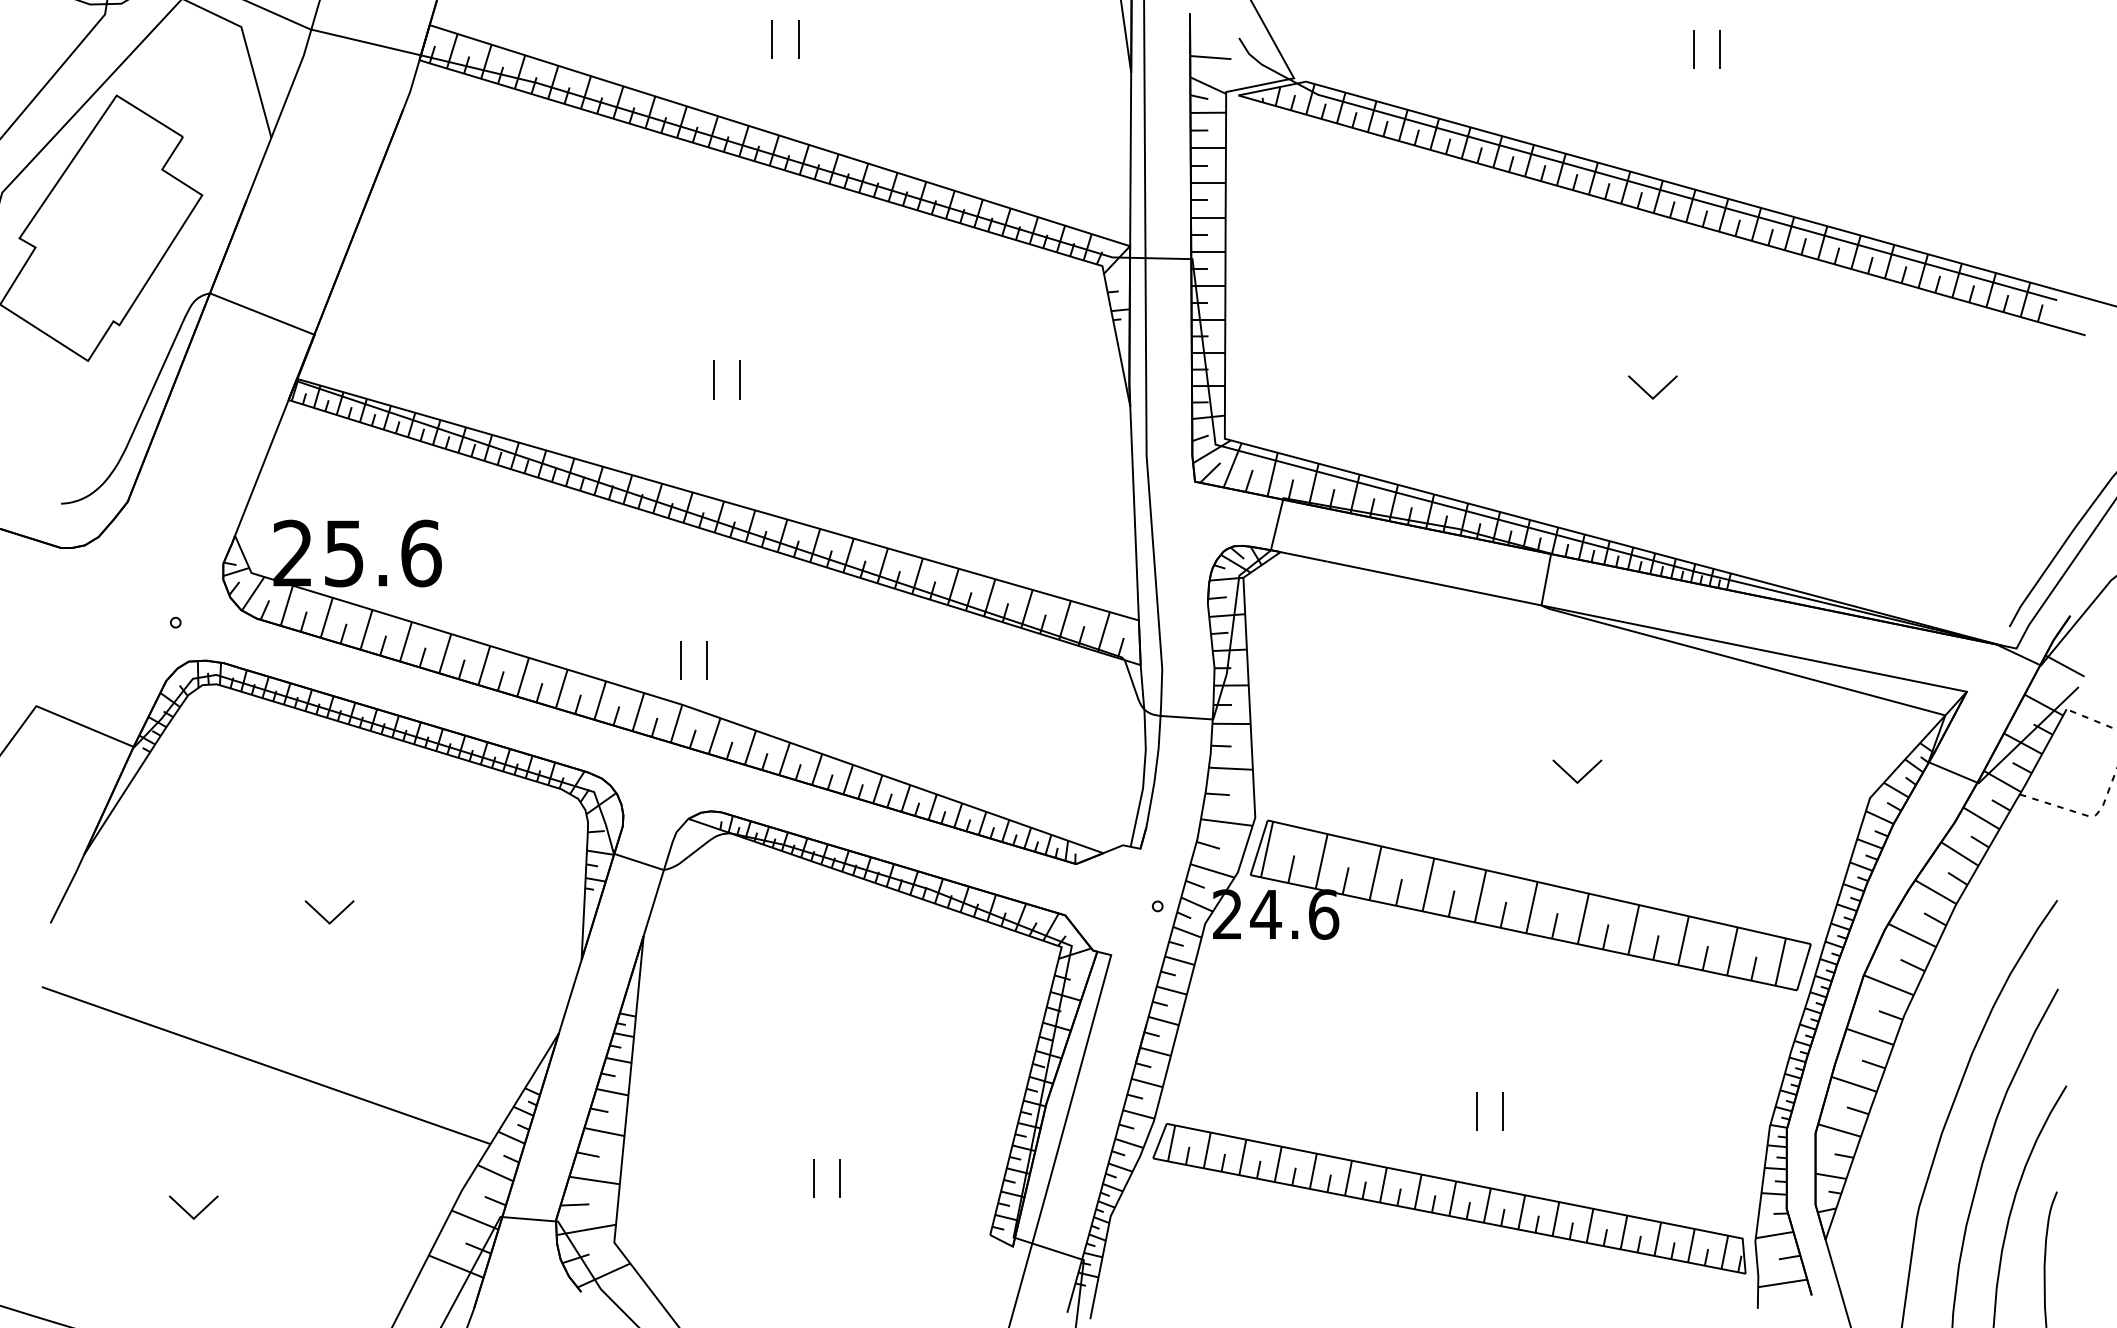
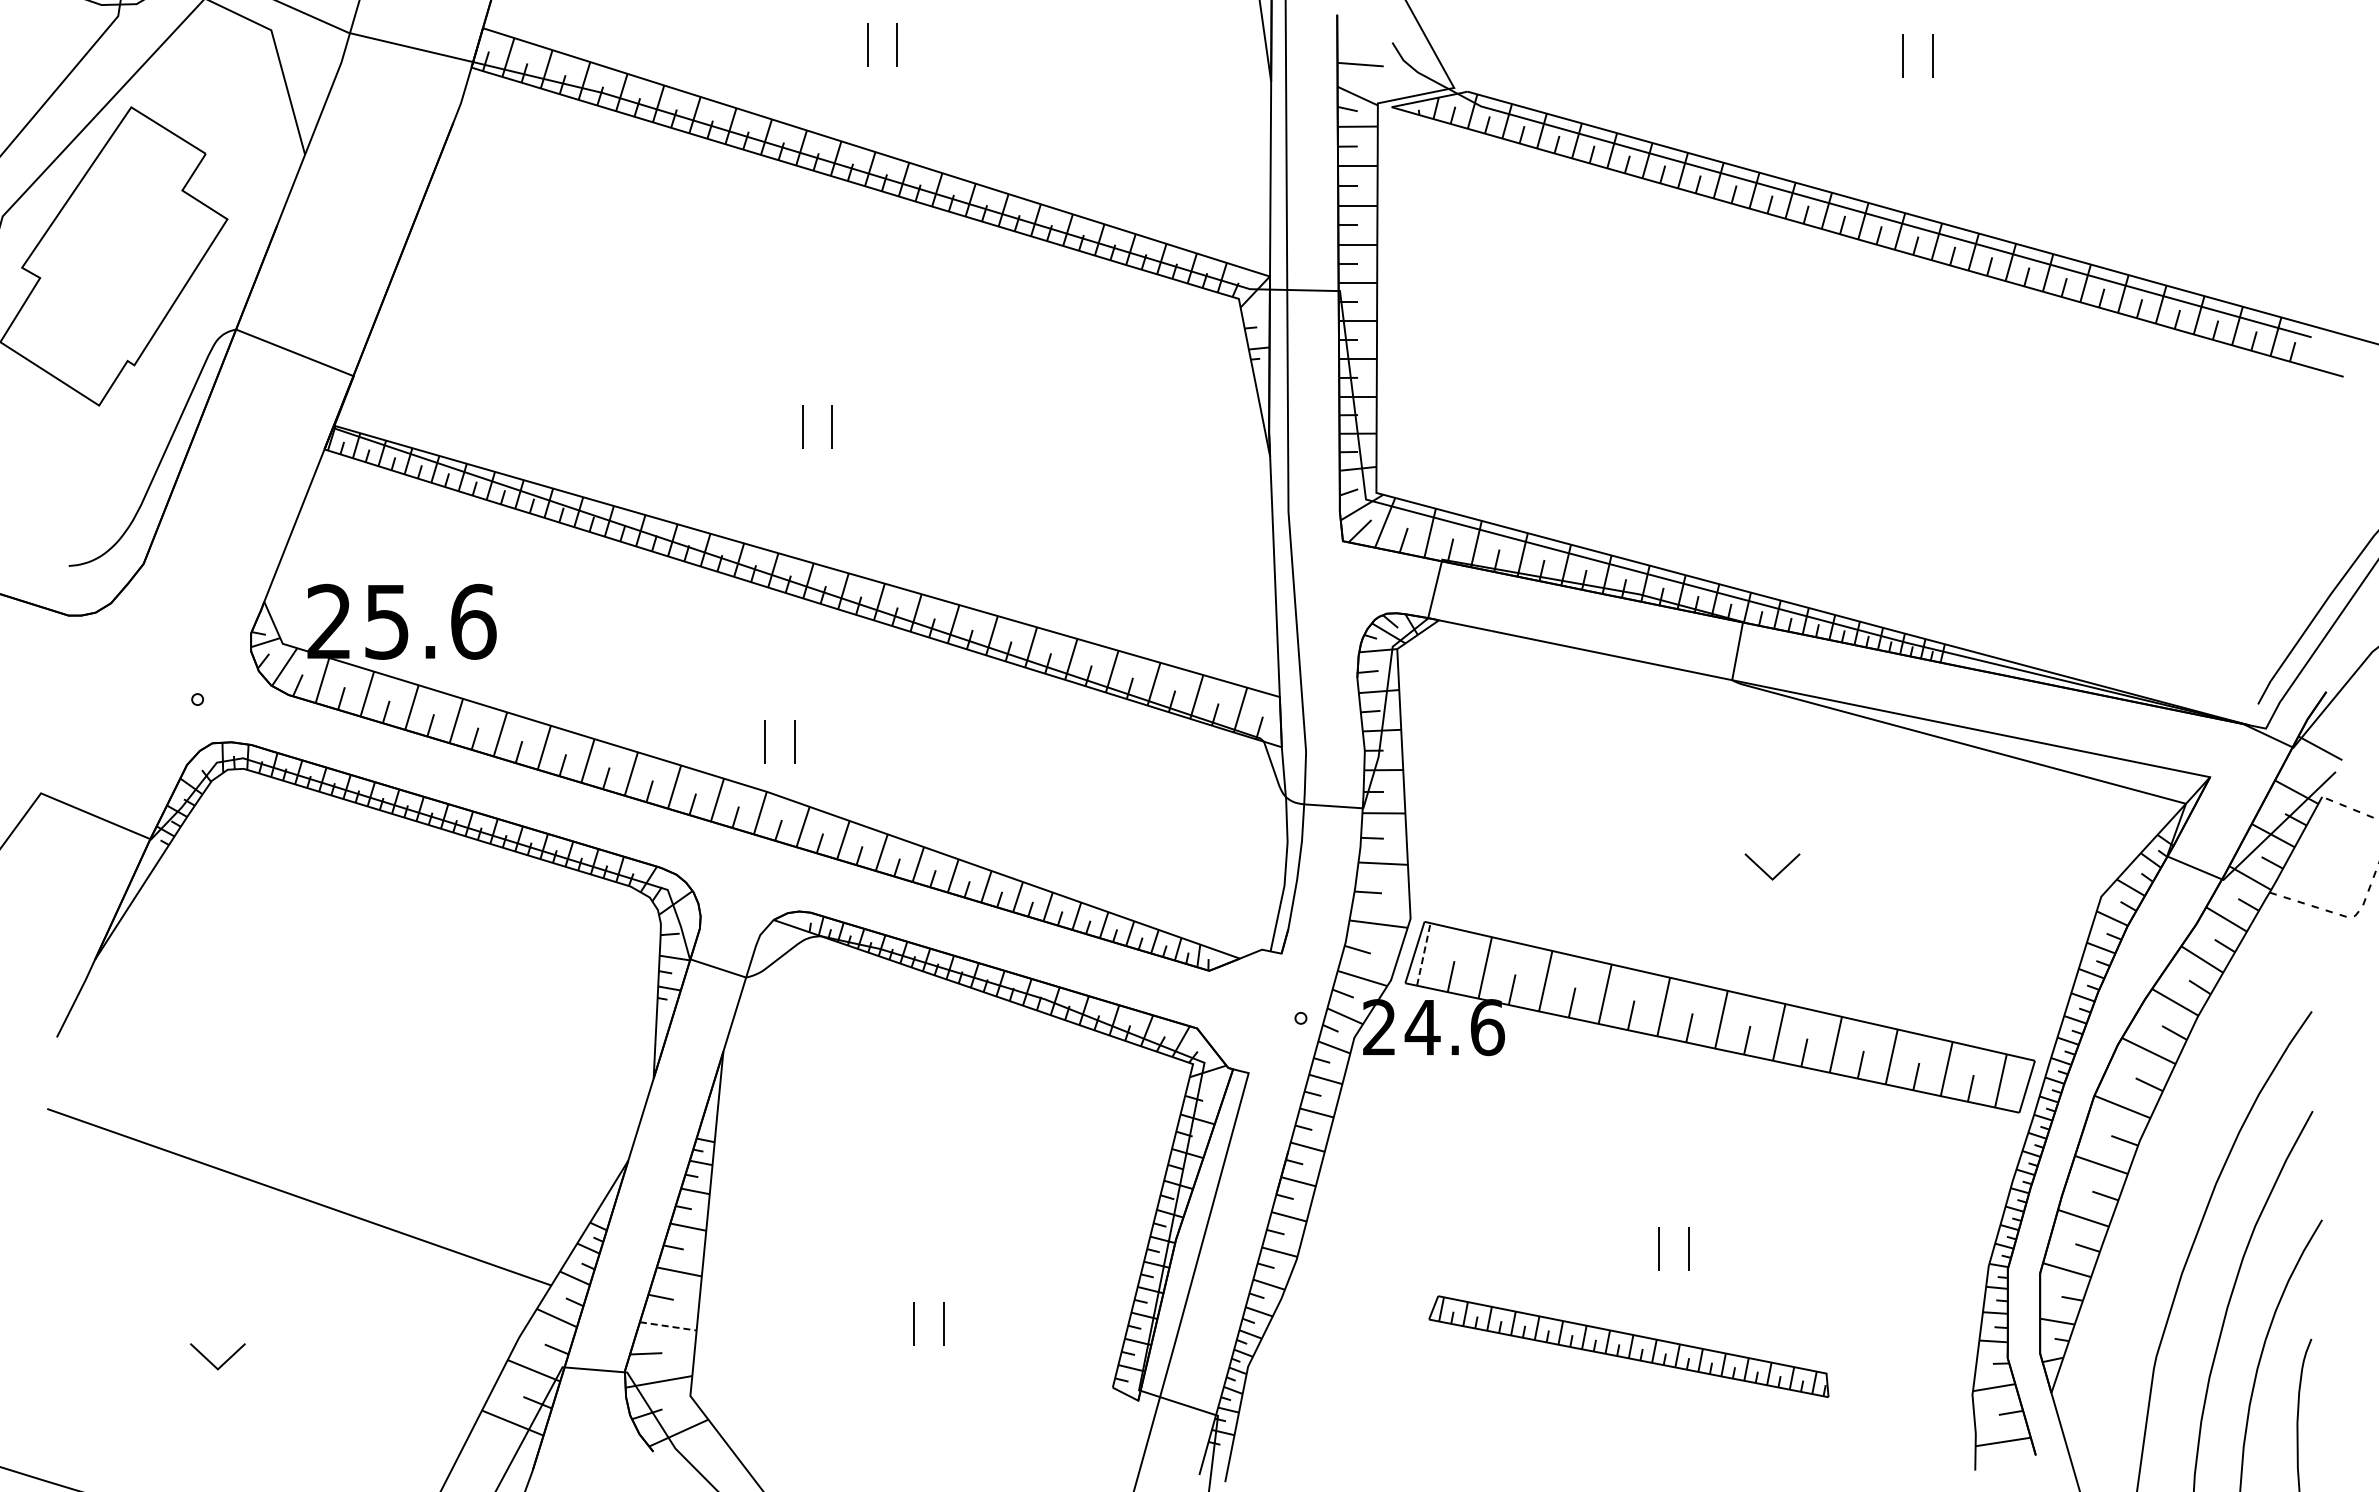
part: (1658, 392) -> (1863, 440), removed
line: (1266, 849) -> (1423, 954), solid -> dashed
part: (324, 917) -> (364, 1030), removed
line: (594, 1180) -> (668, 1326), solid -> dashed
part: (1449, 1198) -> (1628, 1346), size x0.6

